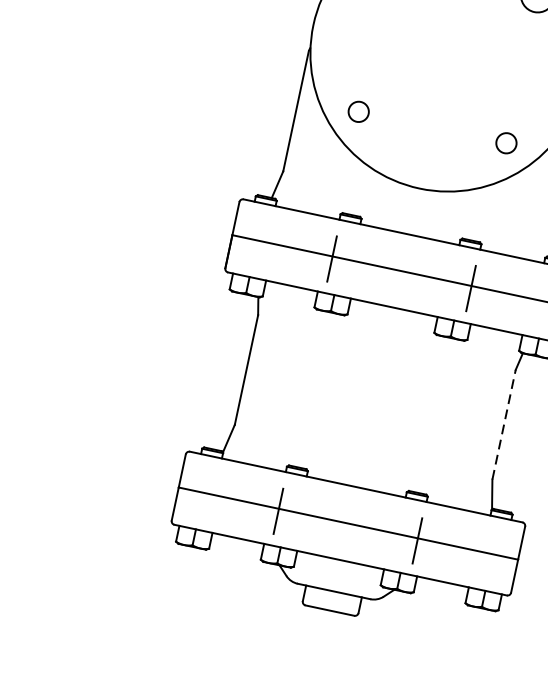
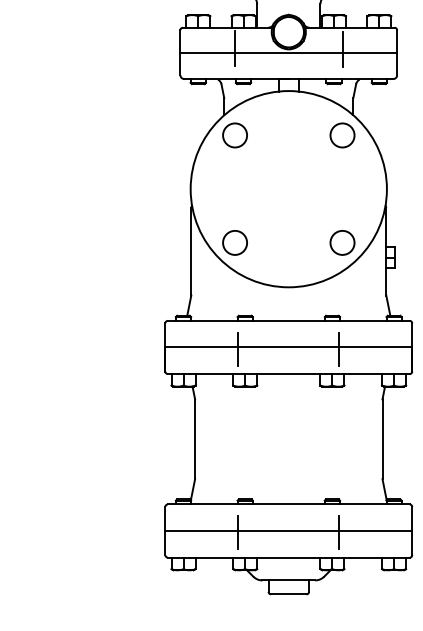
circle: (358, 111) -> (234, 242), size x1.67
circle: (506, 142) -> (342, 242), size x1.67
line: (503, 425) -> (382, 439), dashed -> solid

